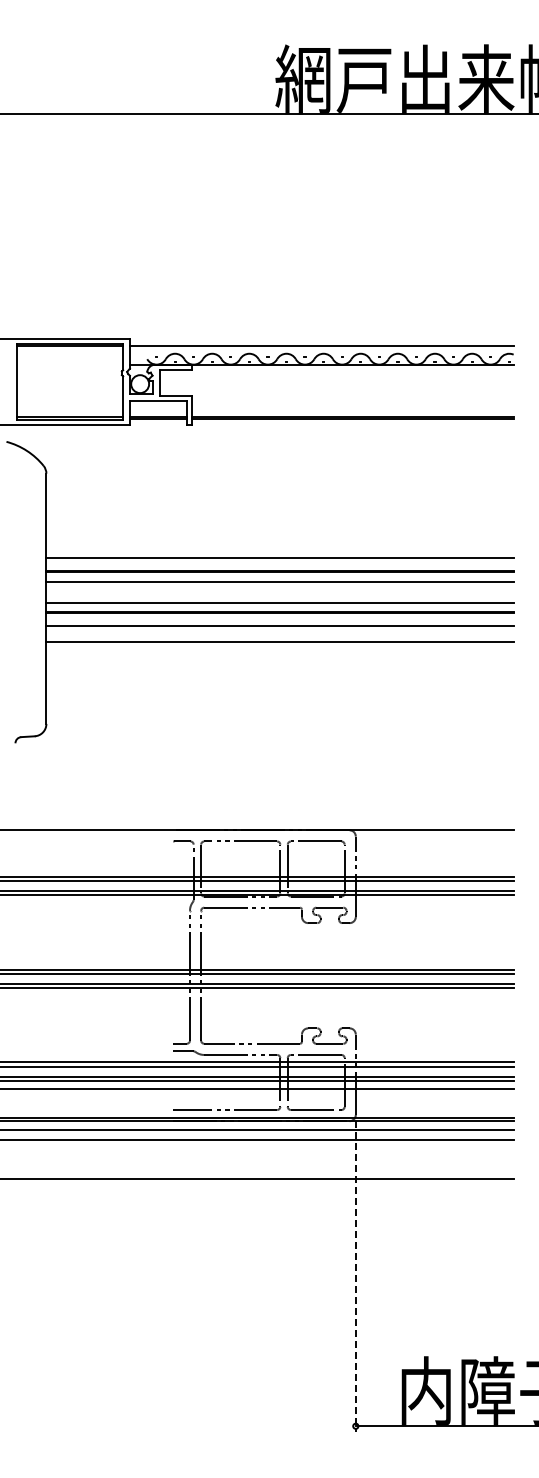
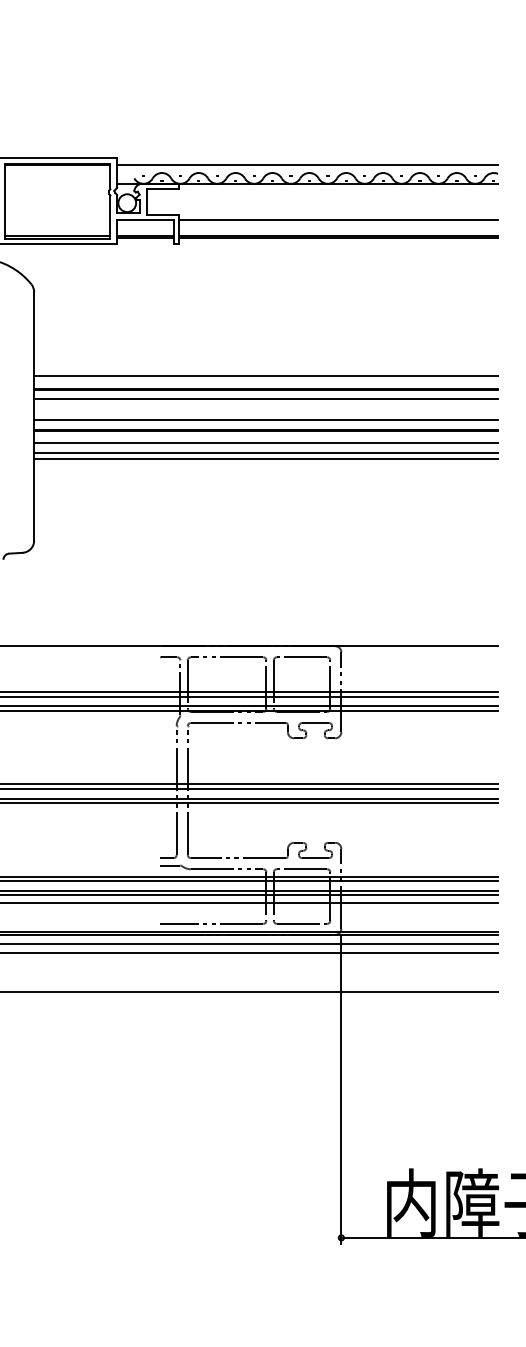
line: (352, 401) -> (338, 220), added
line: (279, 635) -> (265, 452), added
line: (355, 1276) -> (341, 1089), dashed -> solid

